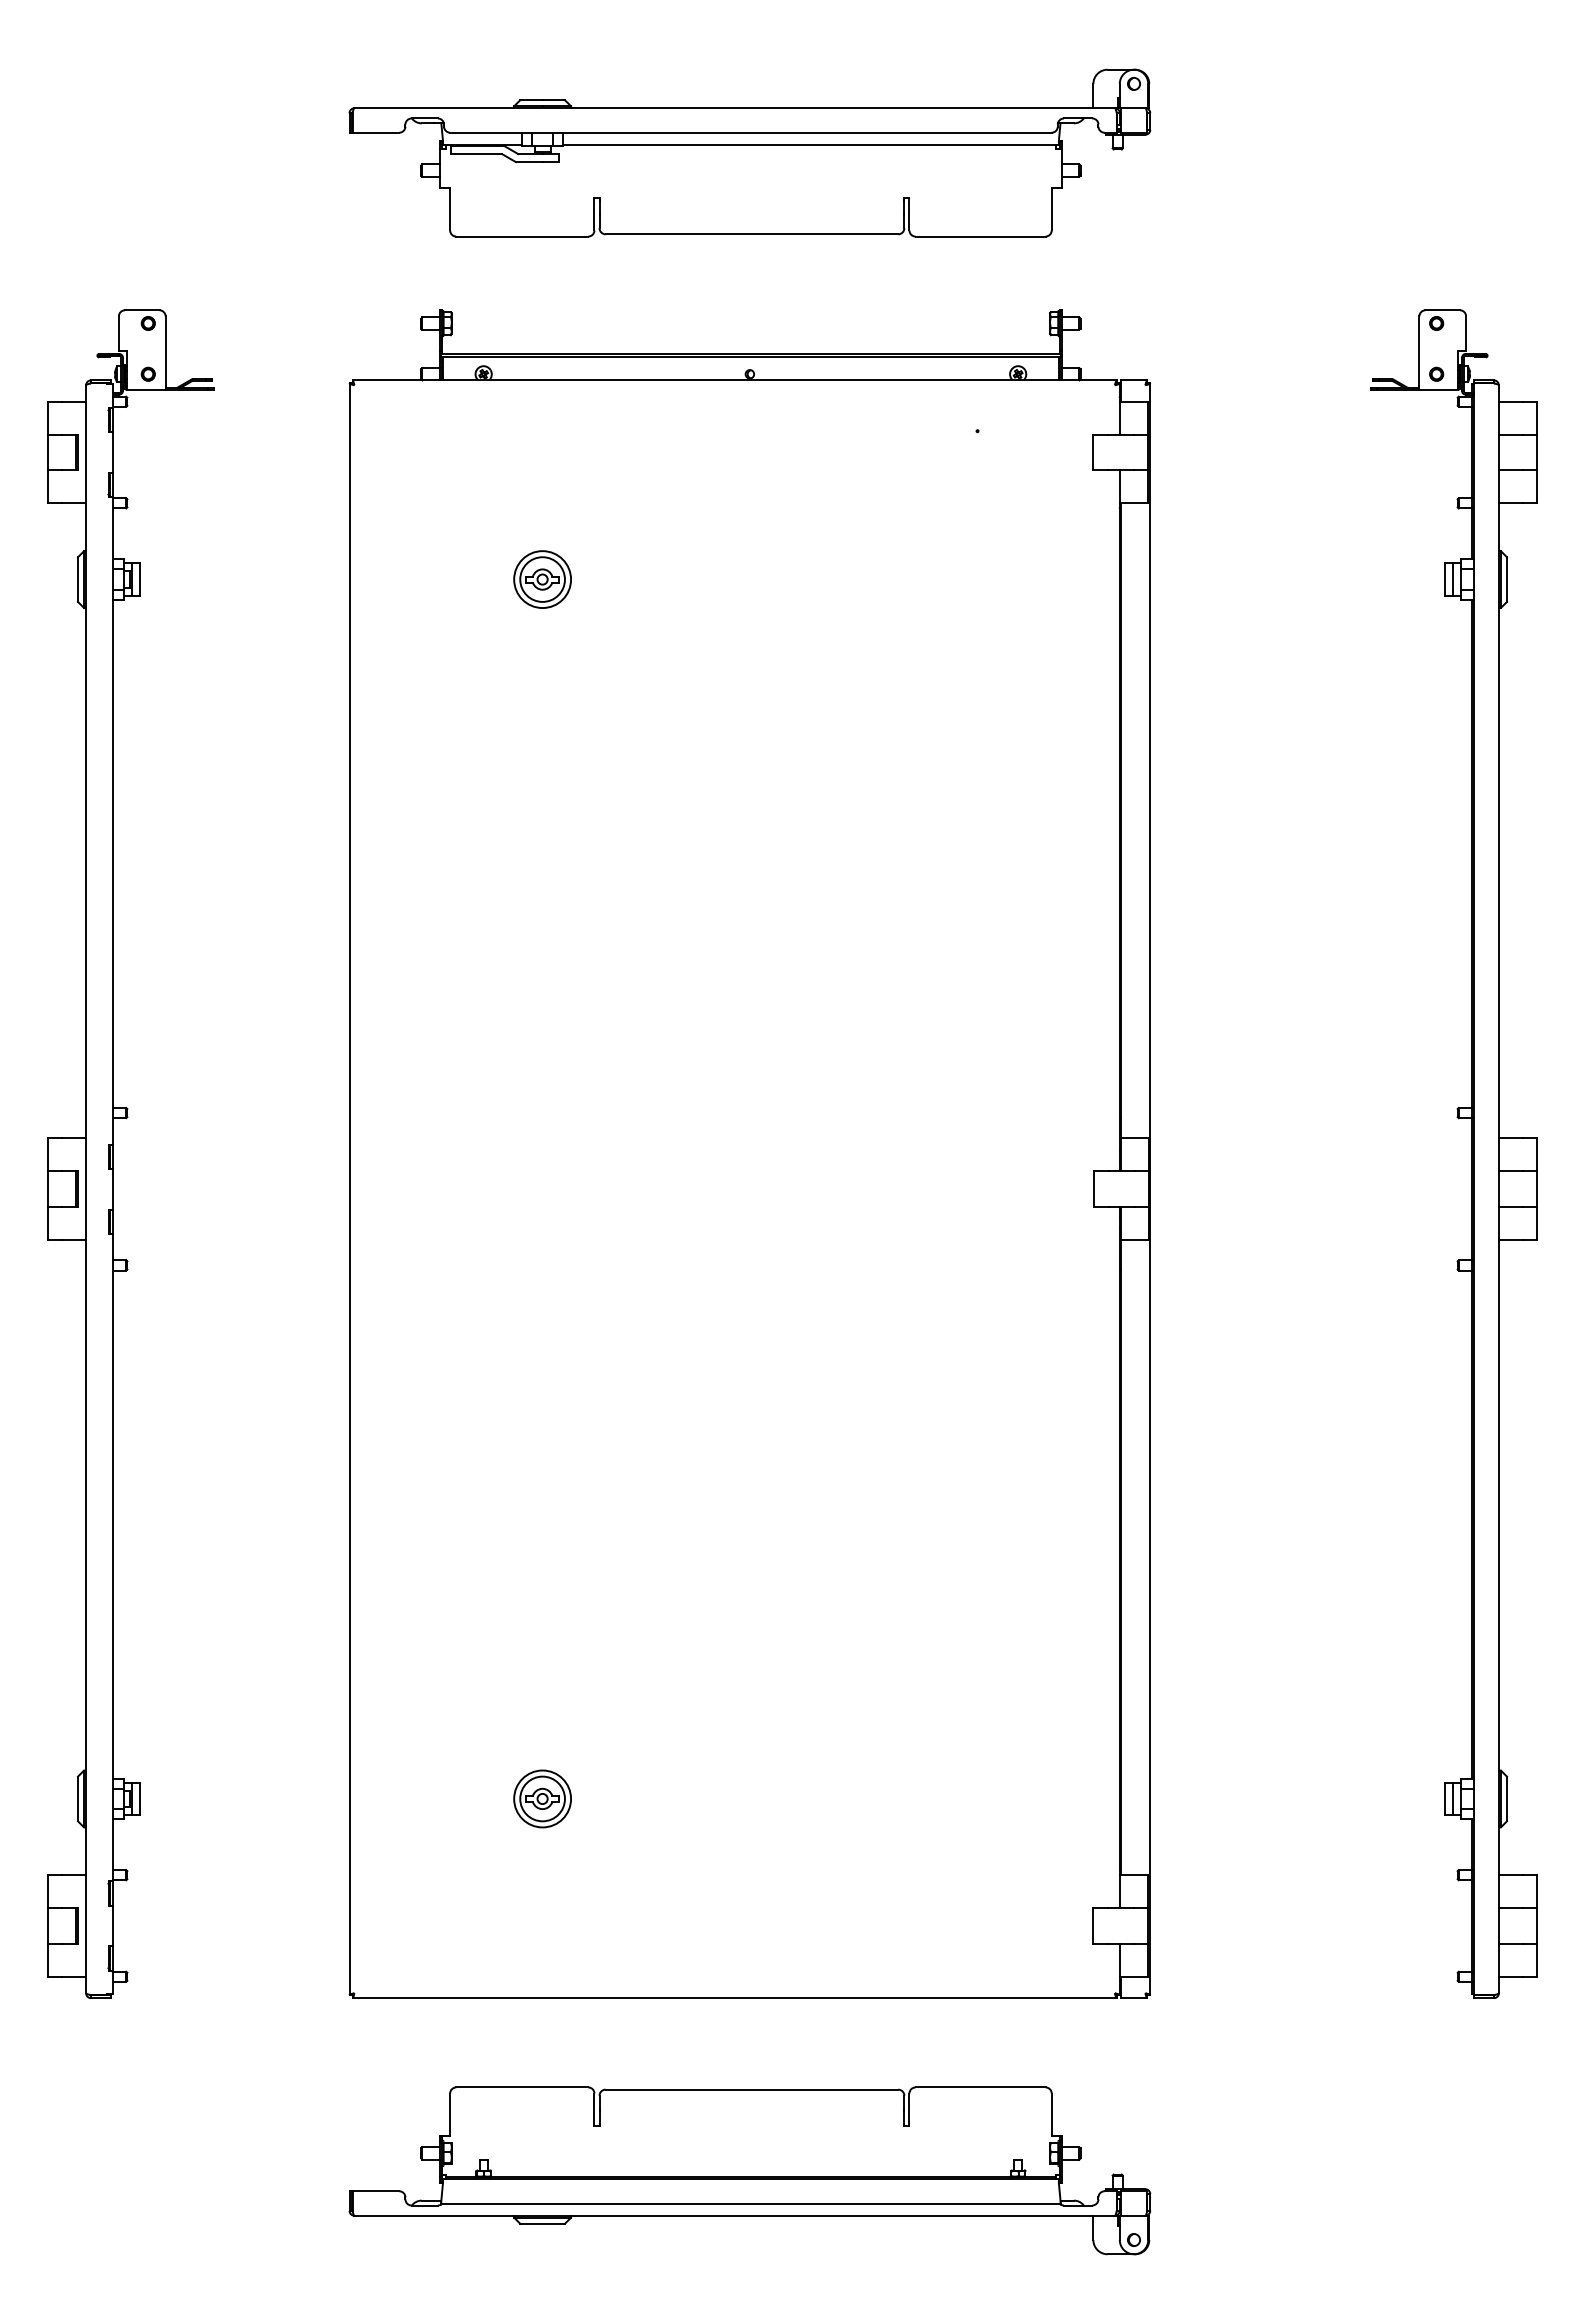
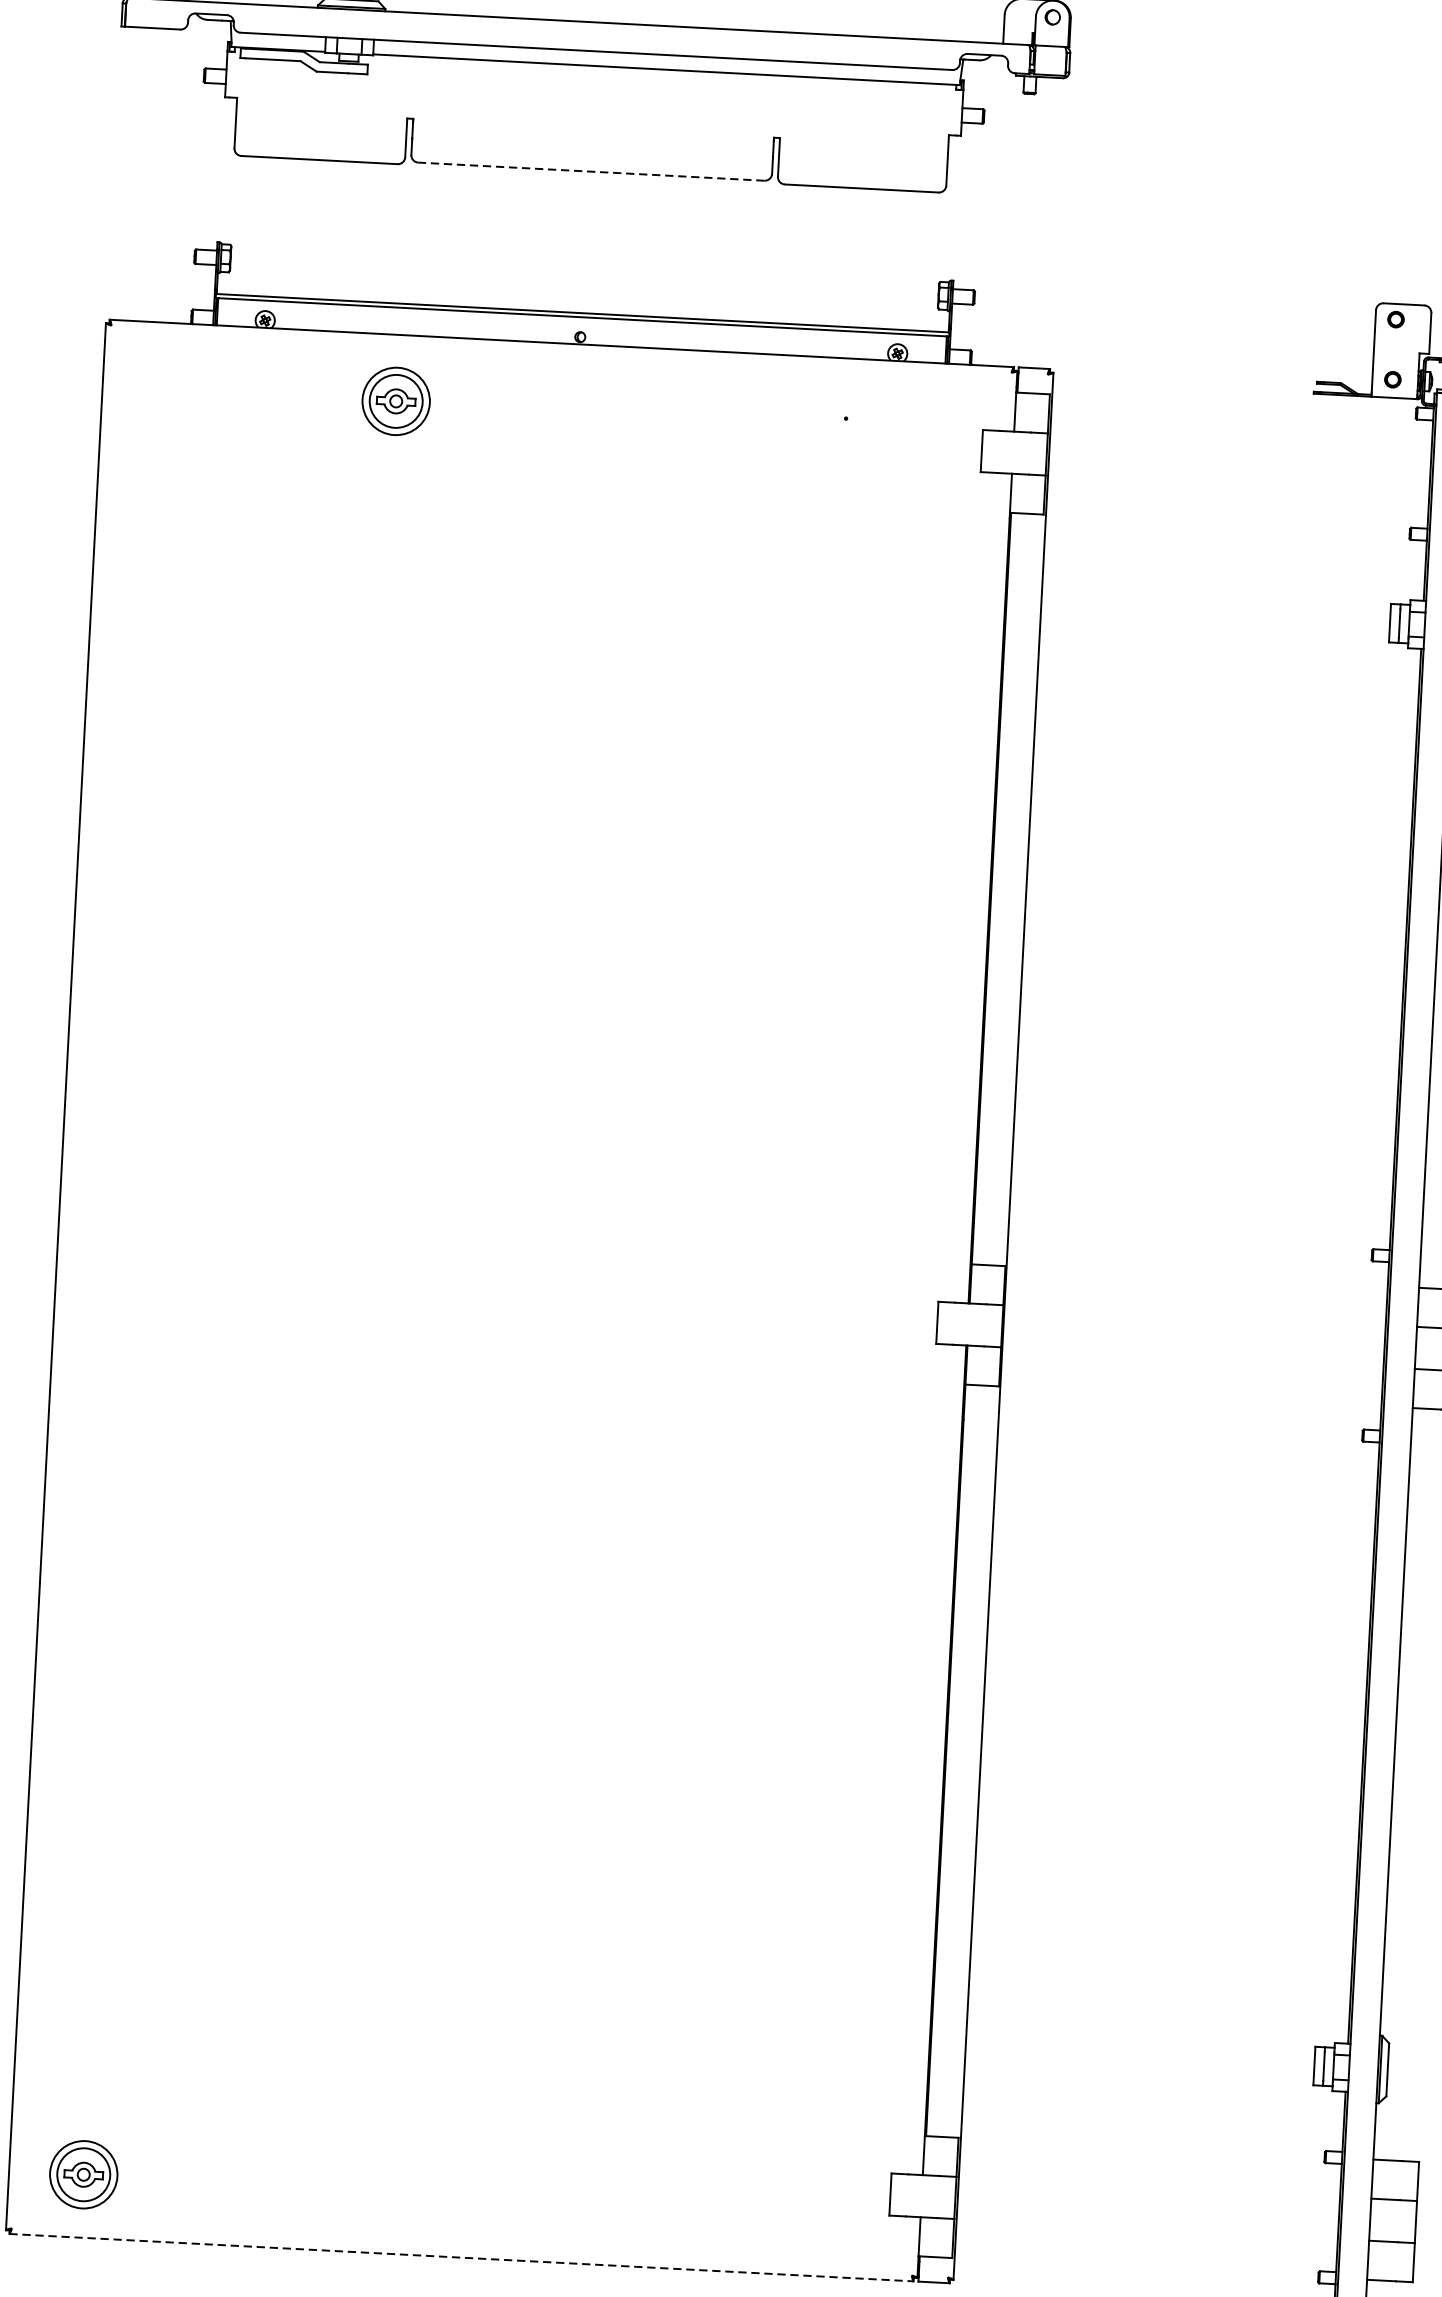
line: (751, 234) -> (590, 171), solid -> dashed
part: (542, 579) -> (396, 401), moved
part: (542, 1798) -> (83, 2174), moved
line: (735, 1998) -> (462, 2258), solid -> dashed

